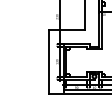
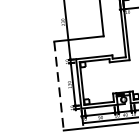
line: (49, 62) -> (59, 86), solid -> dashed

